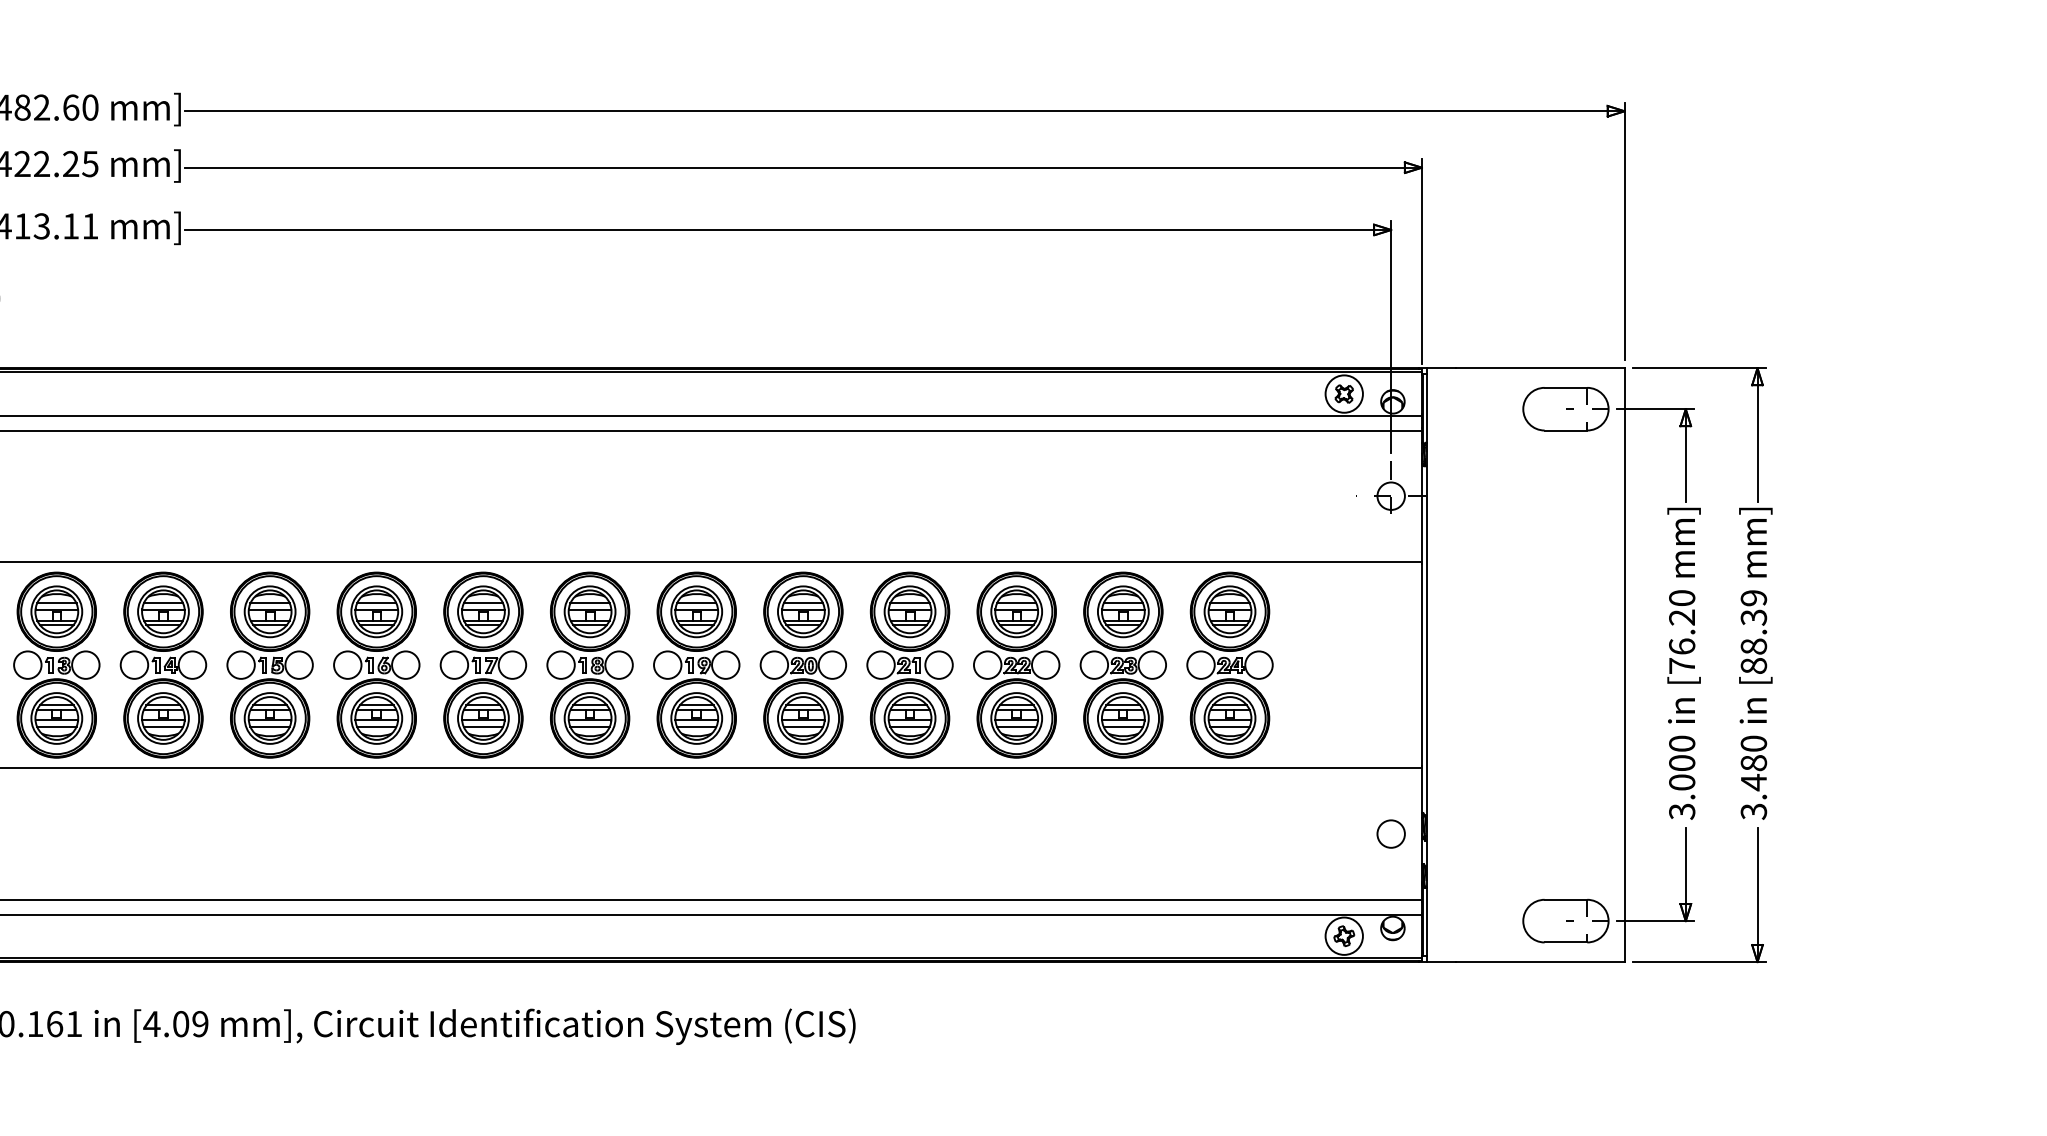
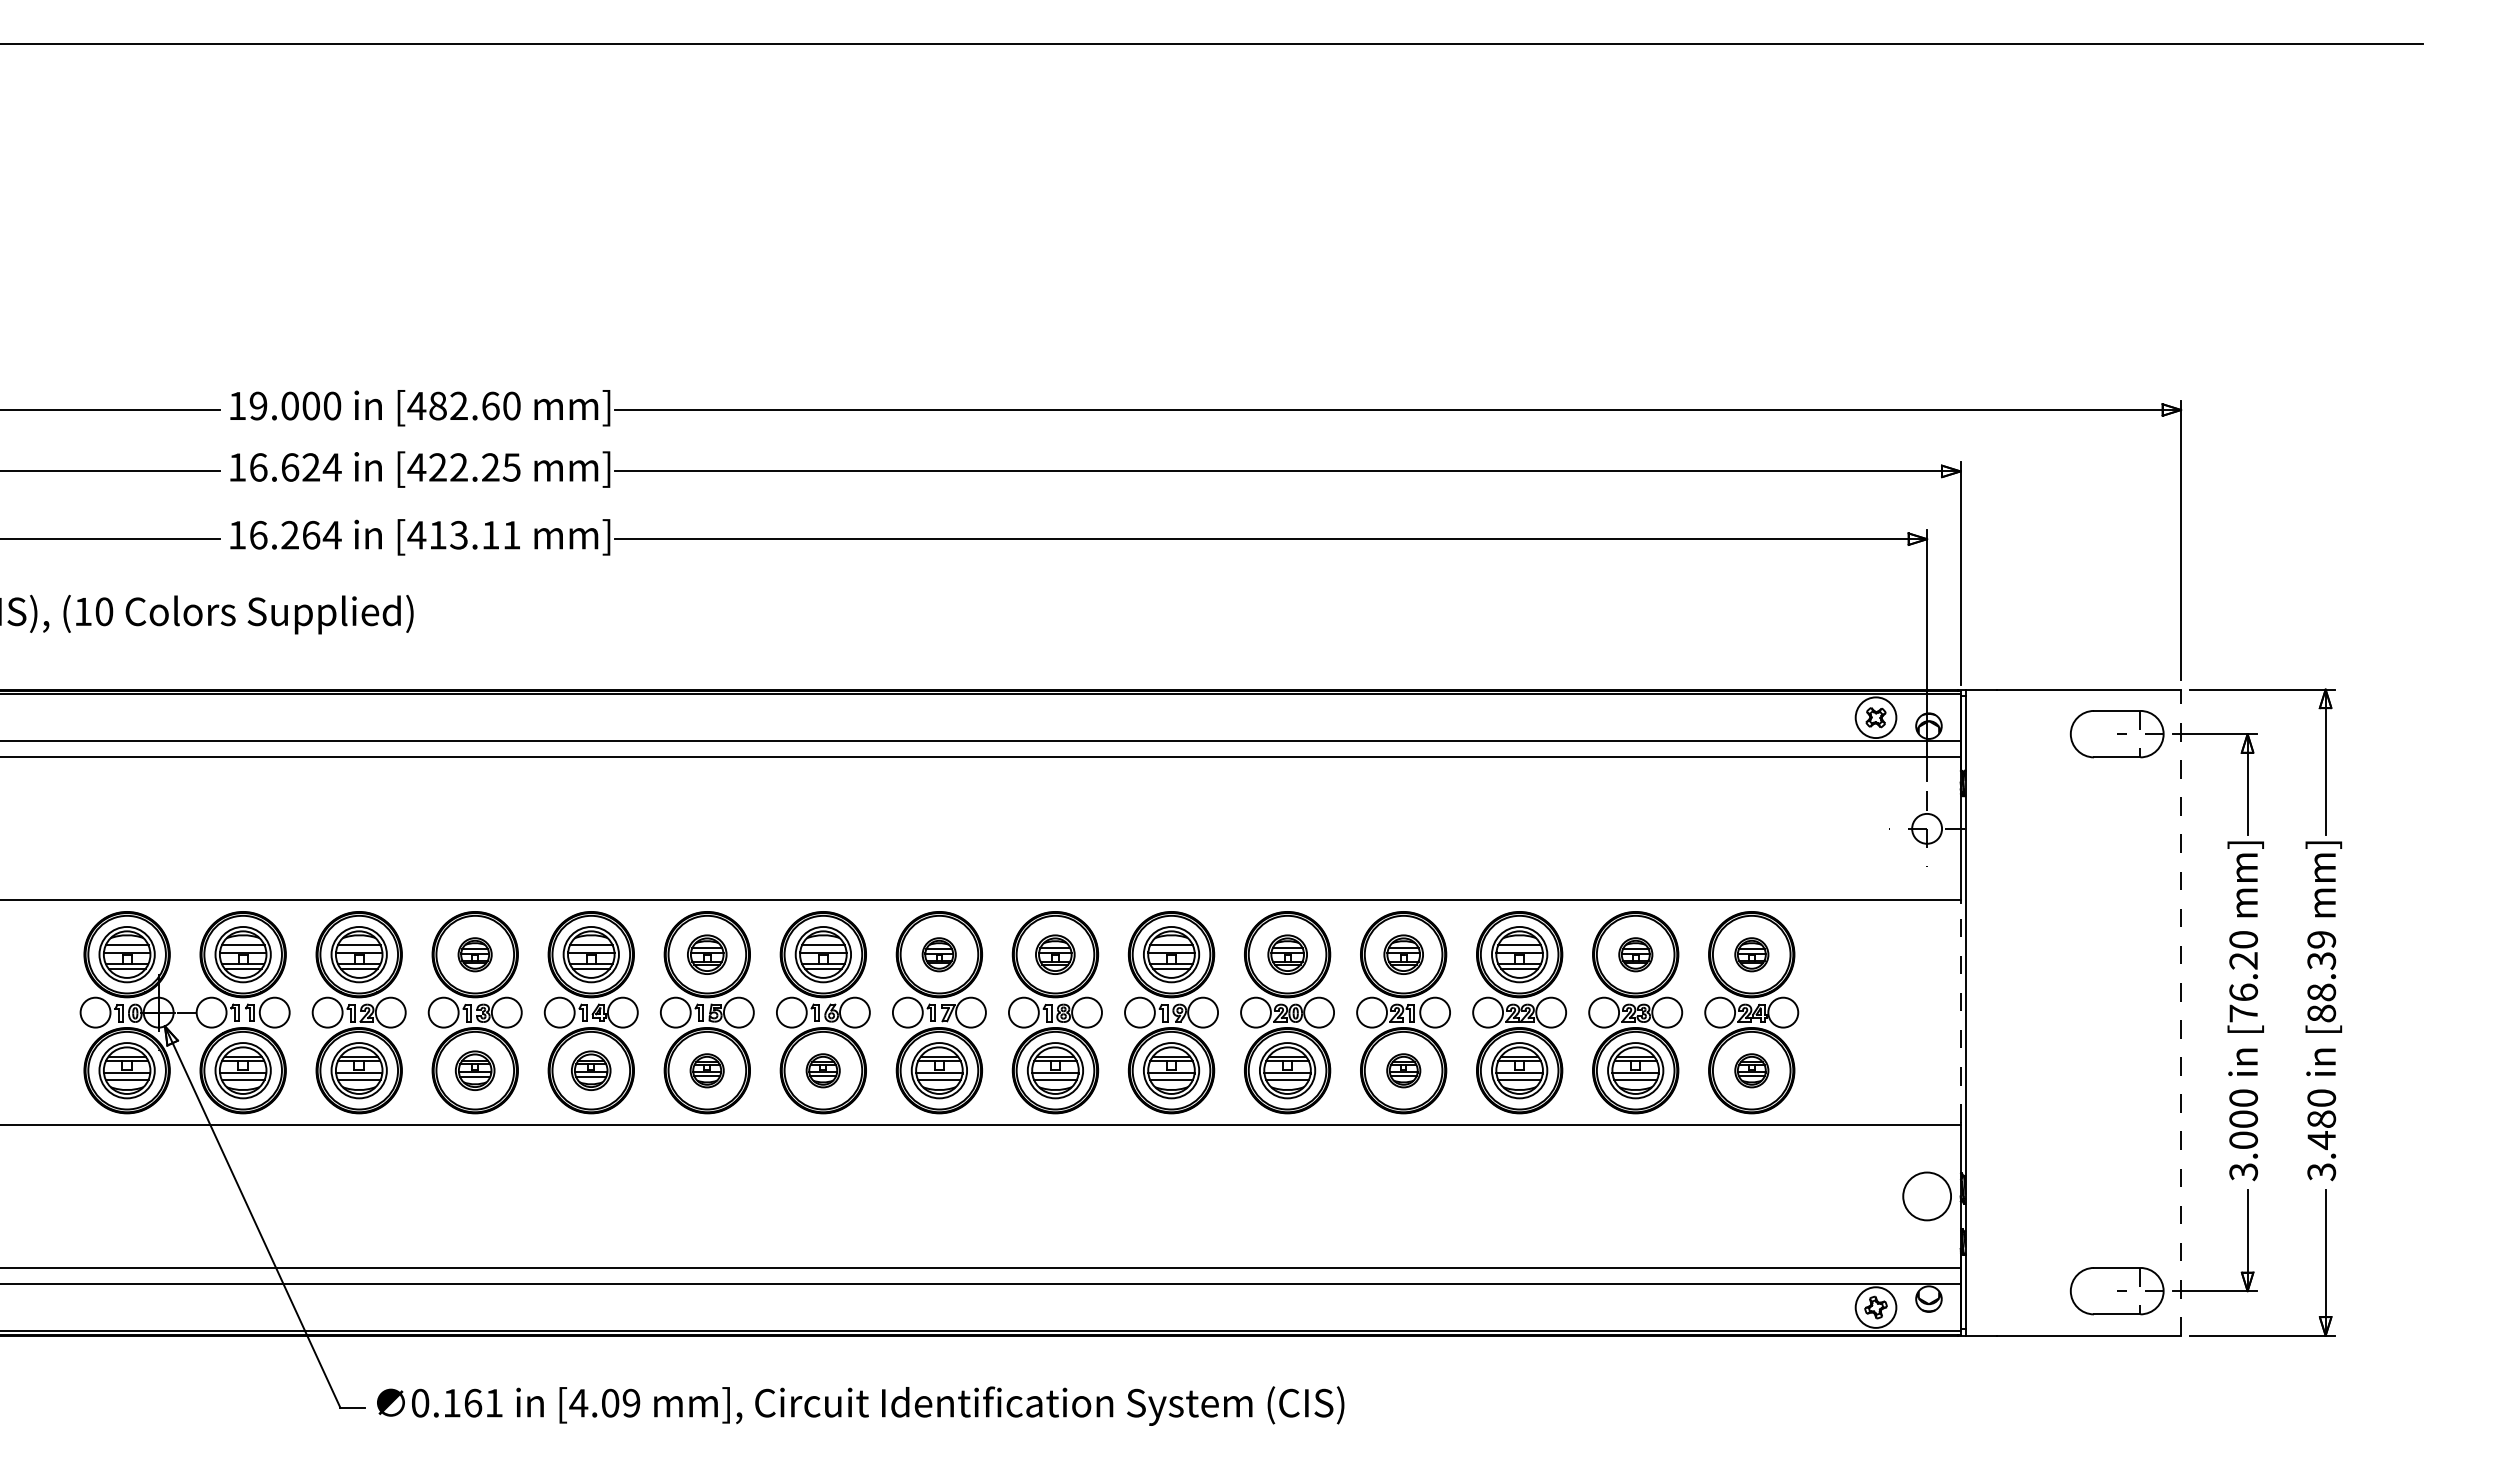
part: (56, 611) -> (474, 954), size x0.6
part: (269, 611) -> (706, 954), size x0.7
part: (482, 611) -> (938, 954), size x0.6
part: (589, 611) -> (1054, 954), size x0.7
part: (803, 611) -> (1287, 954), size x0.7
part: (909, 611) -> (1403, 954), size x0.7
part: (1123, 611) -> (1635, 954), size x0.6
part: (1229, 611) -> (1751, 954), size x0.6
line: (1421, 665) -> (1960, 1012), solid -> dashed
line: (1625, 665) -> (2181, 1012), solid -> dashed
part: (56, 718) -> (474, 1070), size x0.7
part: (162, 718) -> (590, 1070), size x0.7
part: (269, 718) -> (706, 1070), size x0.6
part: (375, 718) -> (822, 1070), size x0.6
part: (909, 718) -> (1403, 1070), size x0.6
part: (1229, 718) -> (1751, 1070), size x0.6
circle: (1390, 834) -> (1926, 1196), size x1.6

